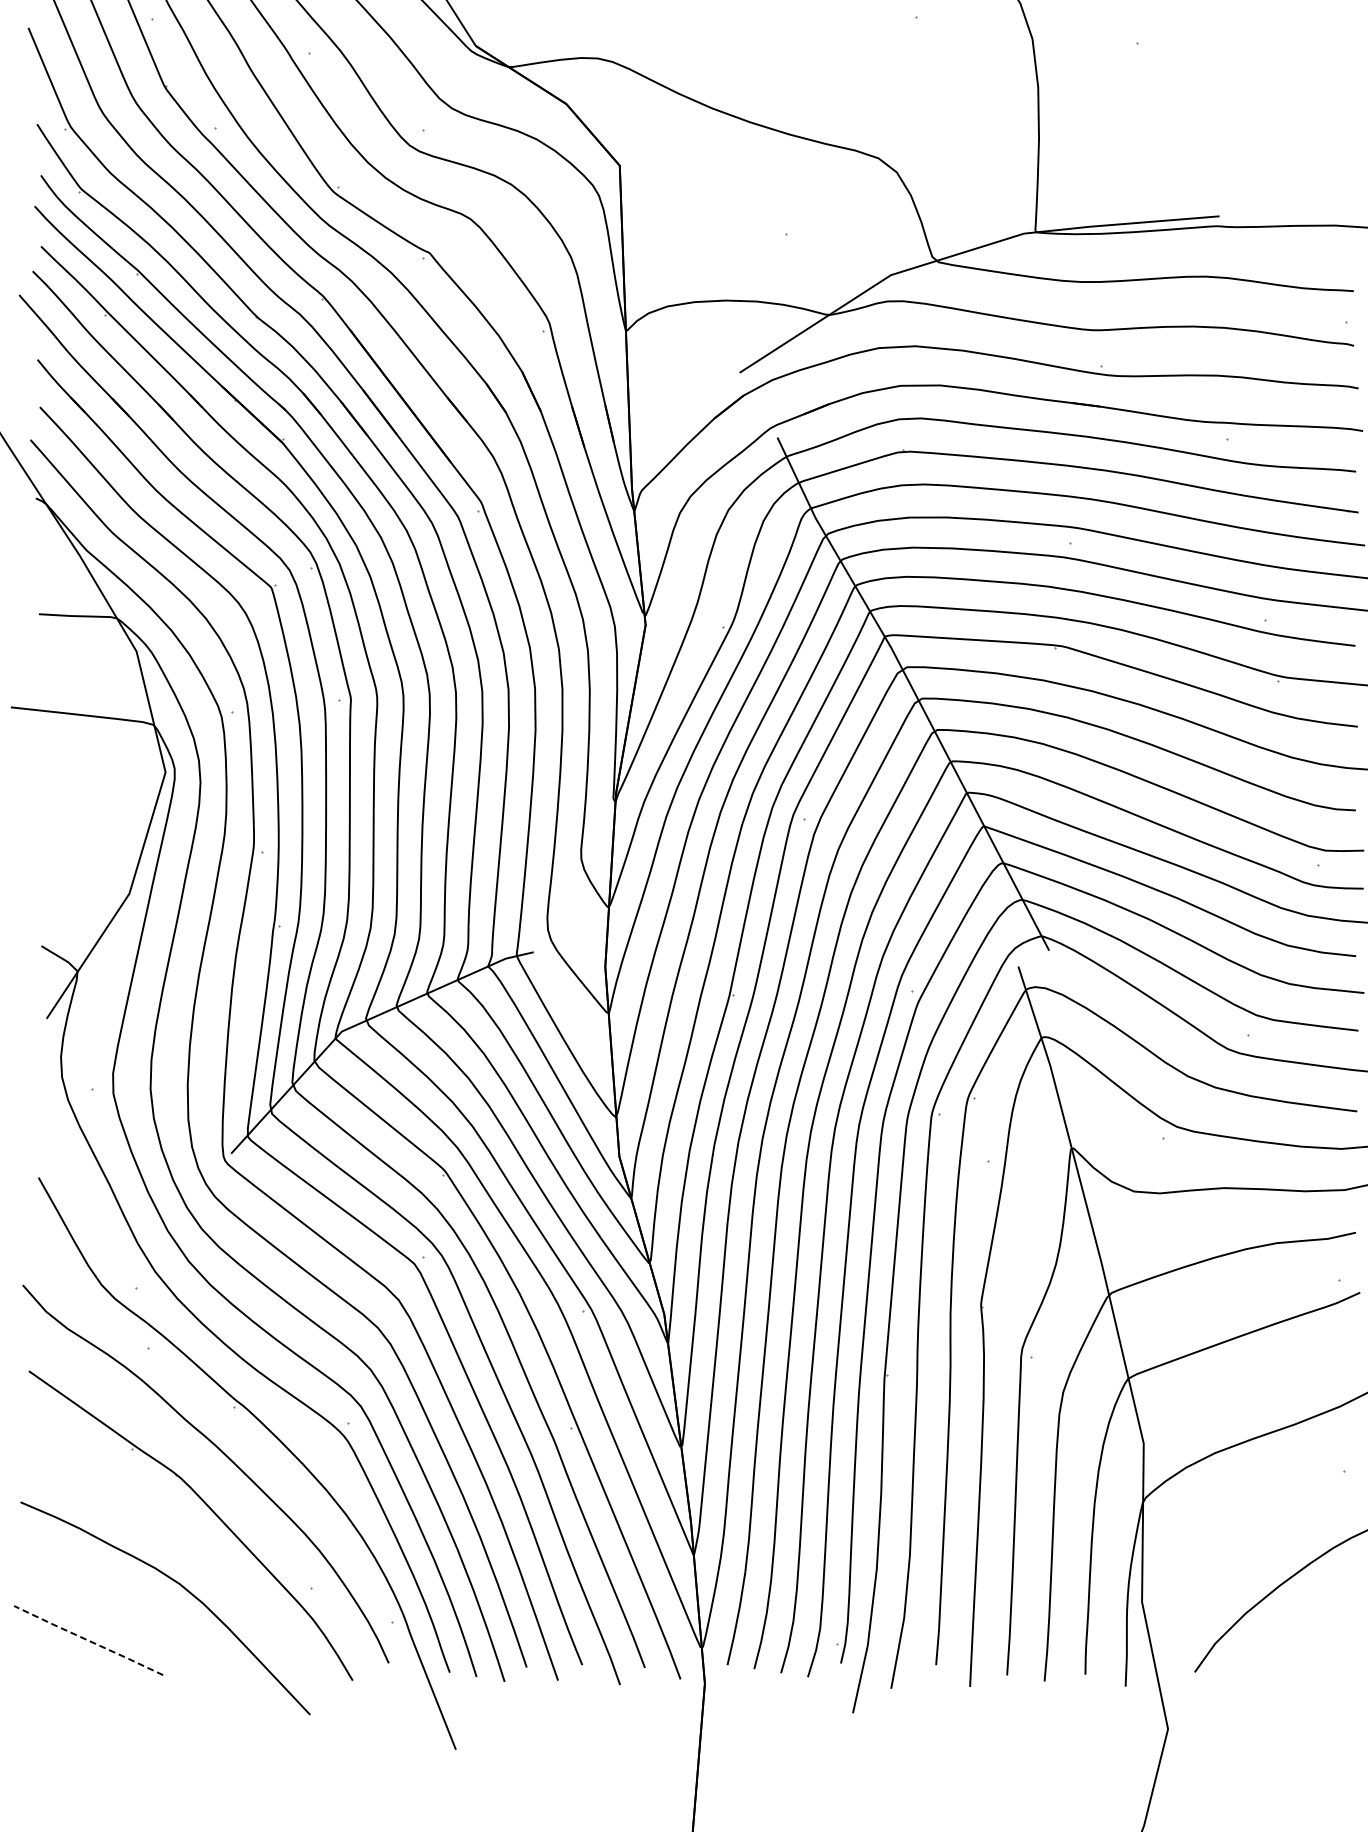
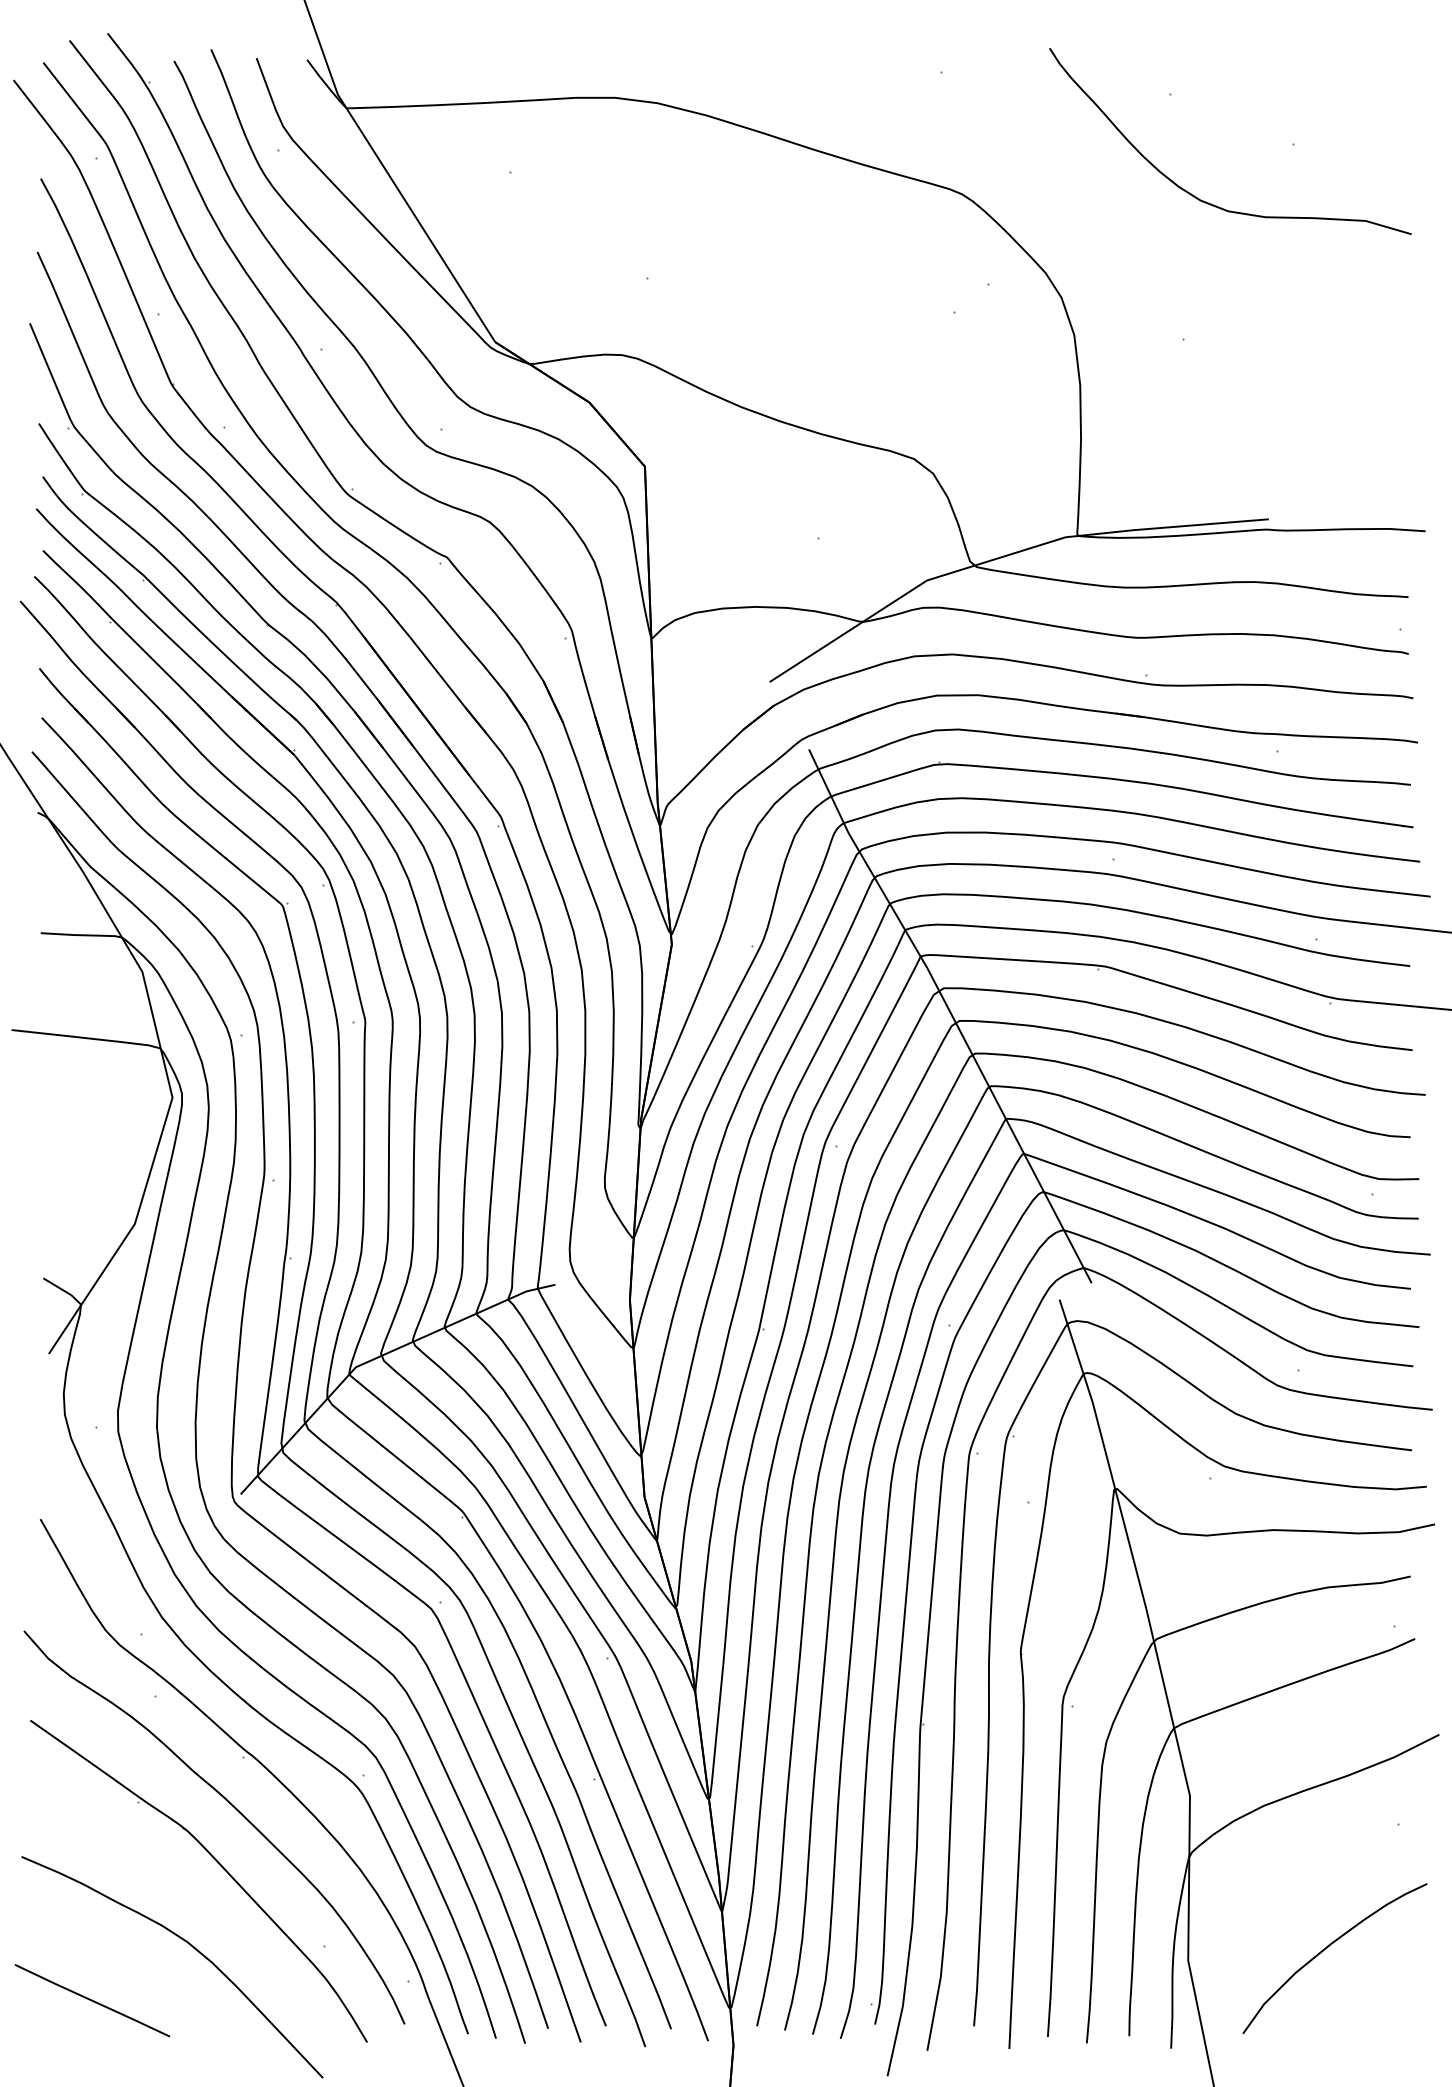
line: (88, 1640) -> (92, 2000), dashed -> solid

